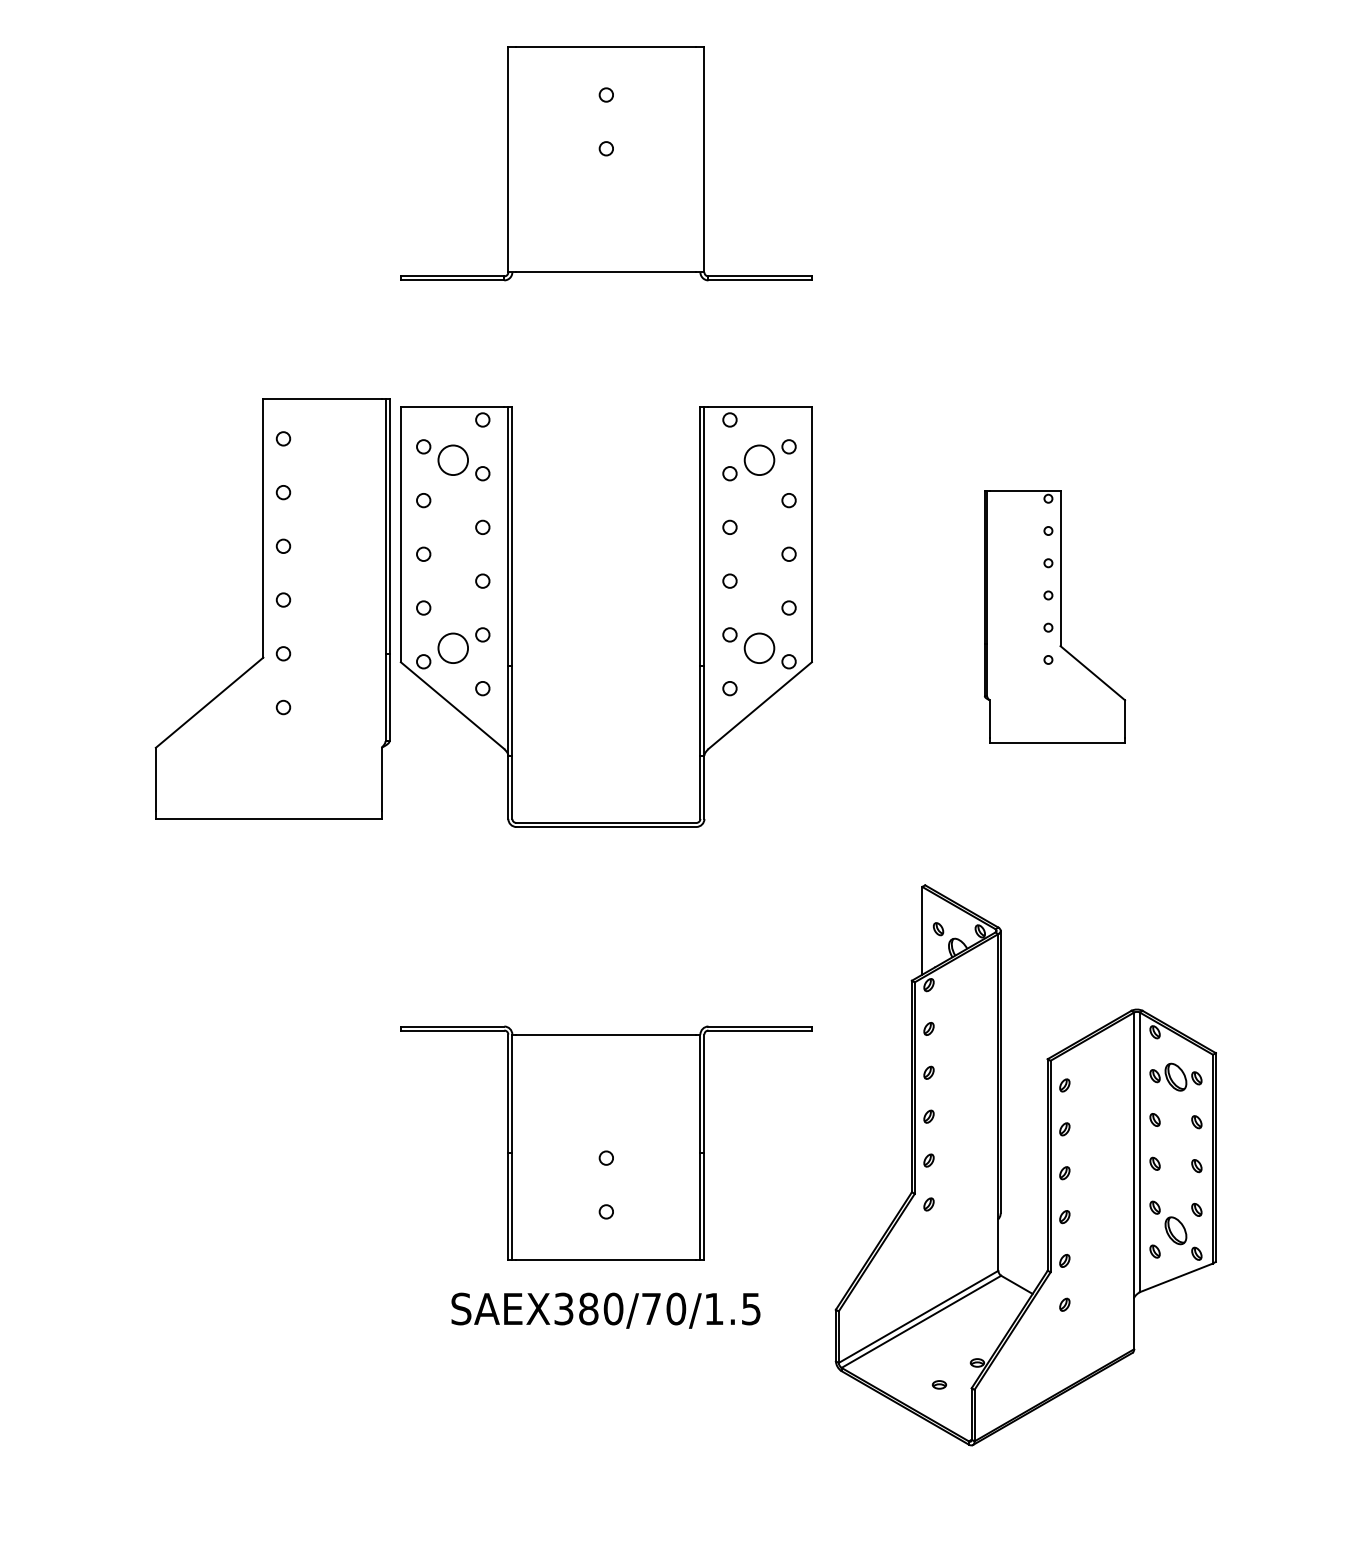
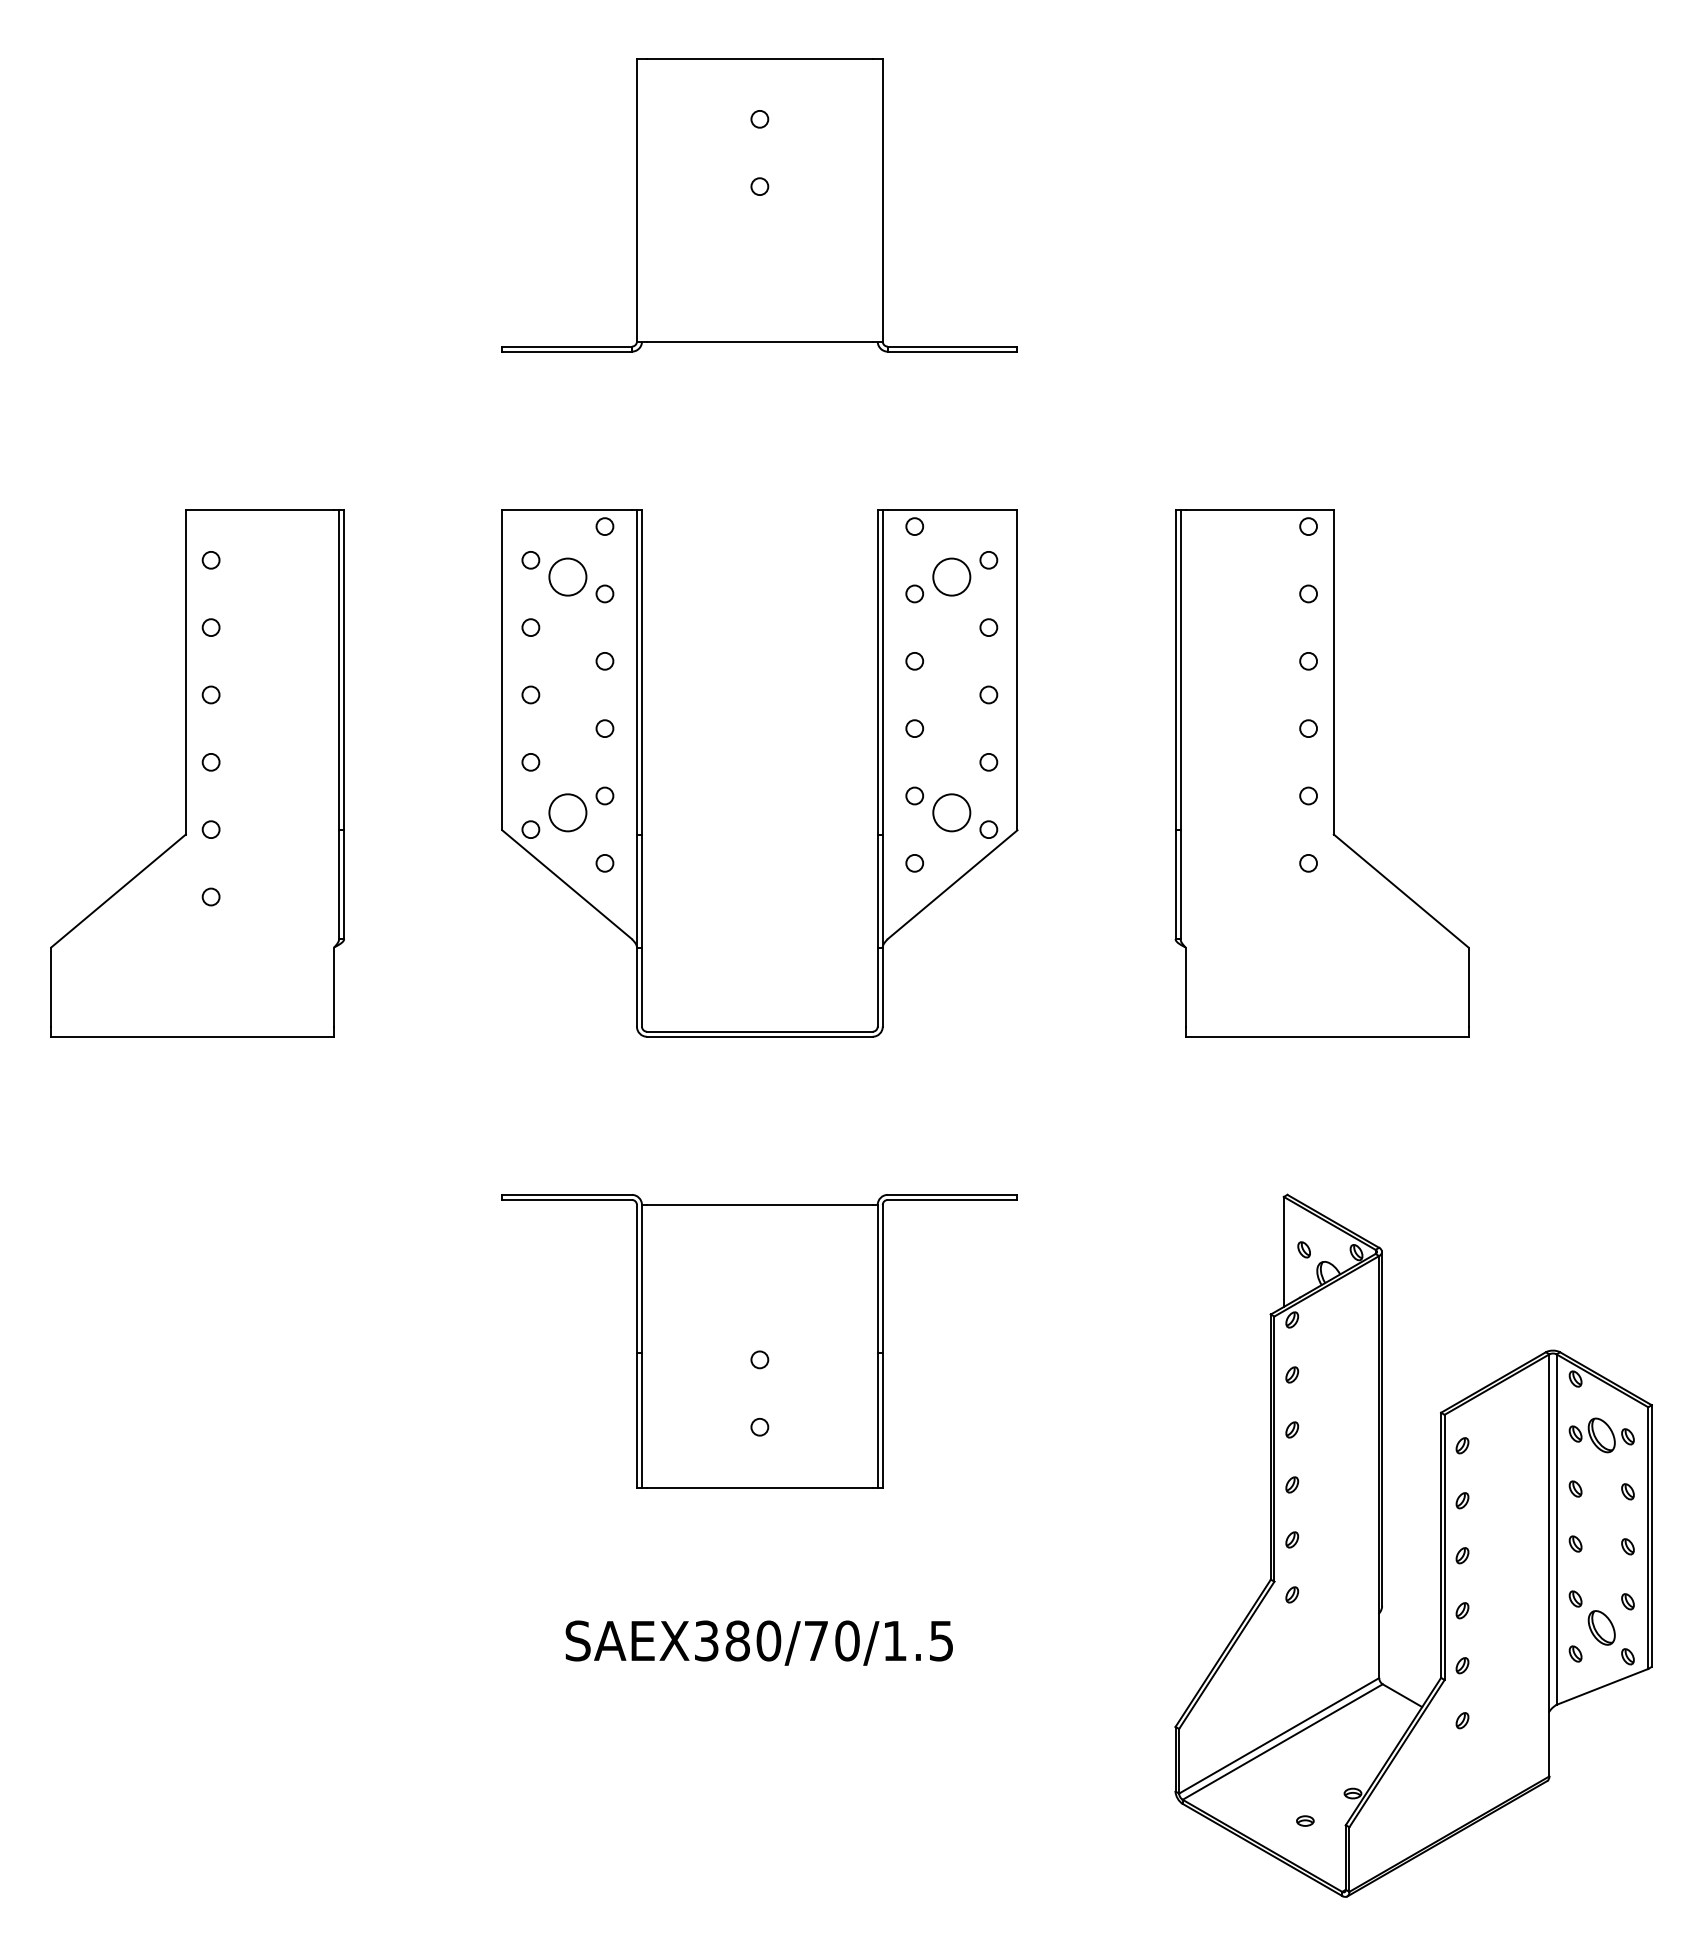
part: (272, 608) -> (197, 773), moved
part: (1054, 616) -> (1321, 773), size x1.67
part: (606, 1143) -> (759, 1341), moved
part: (1047, 1165) -> (1440, 1545), moved

